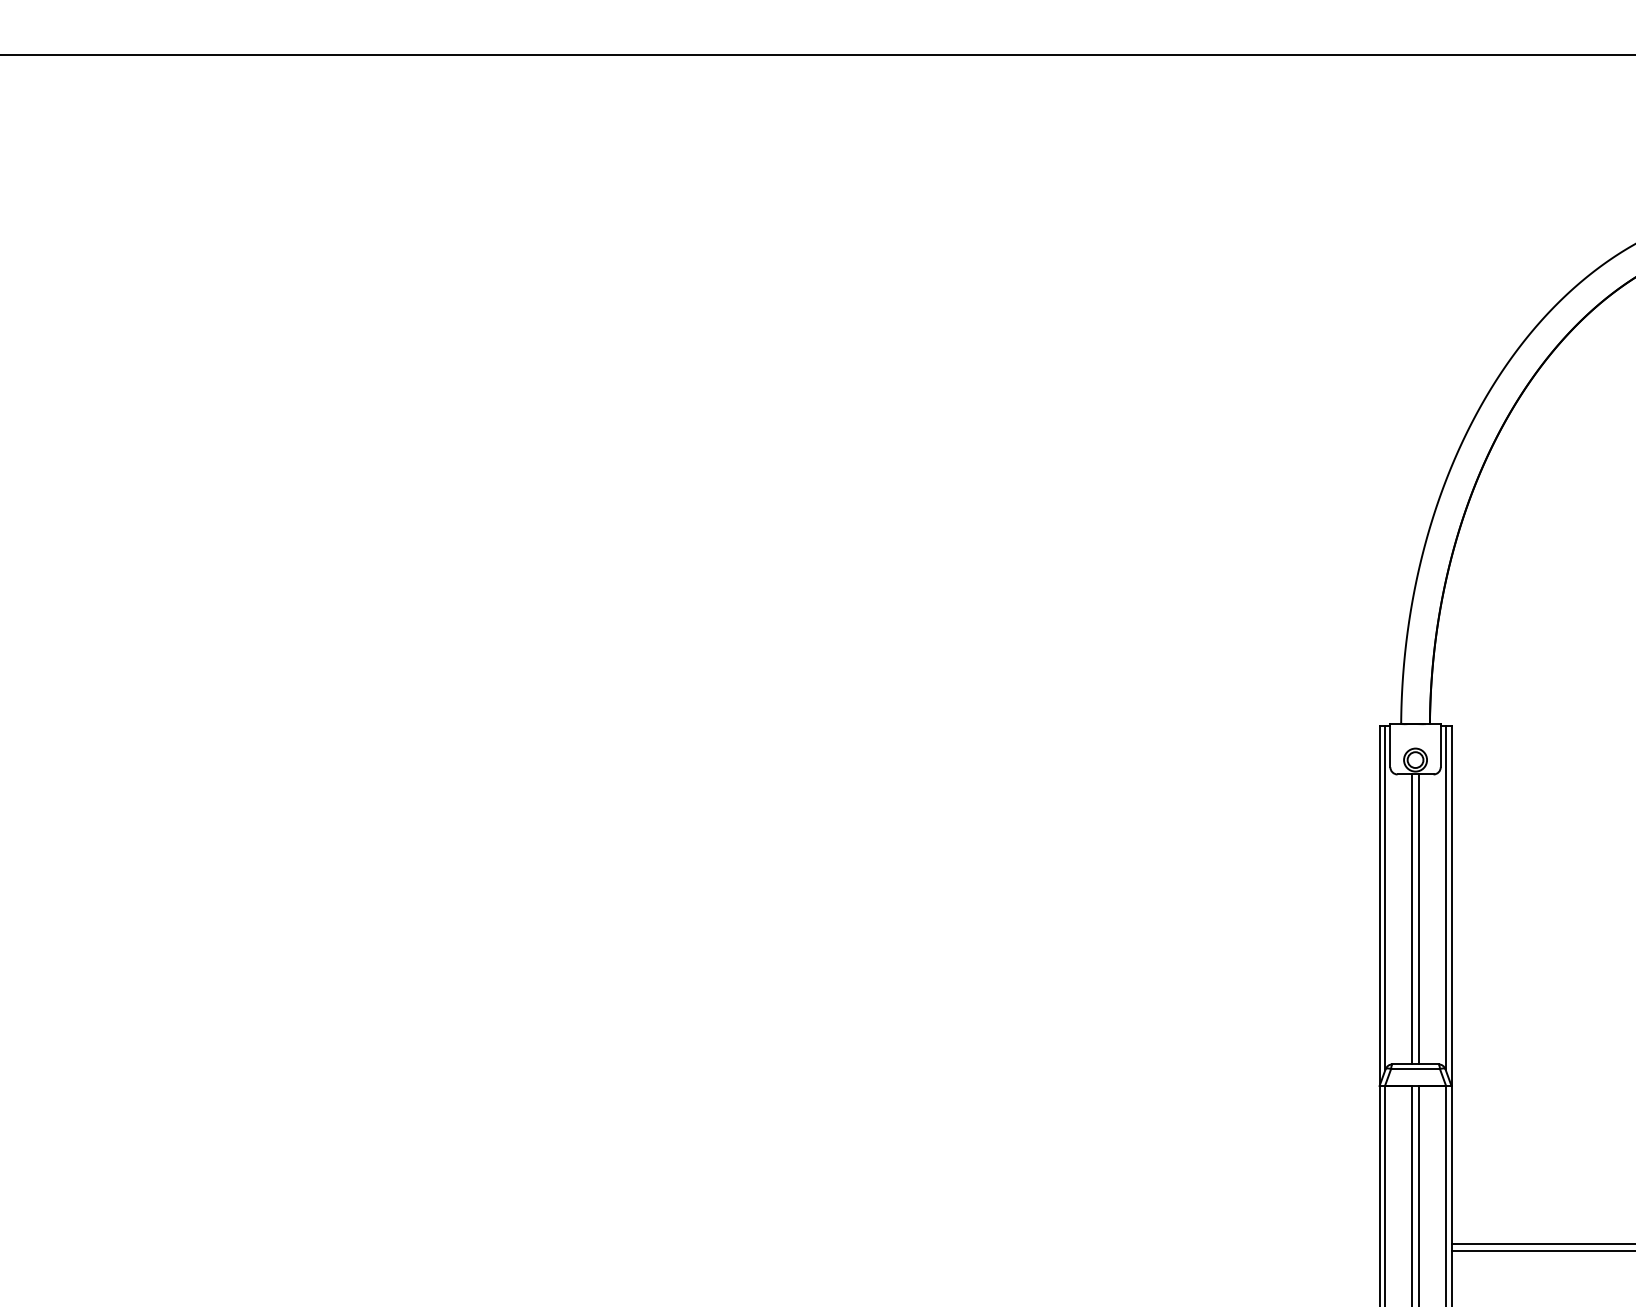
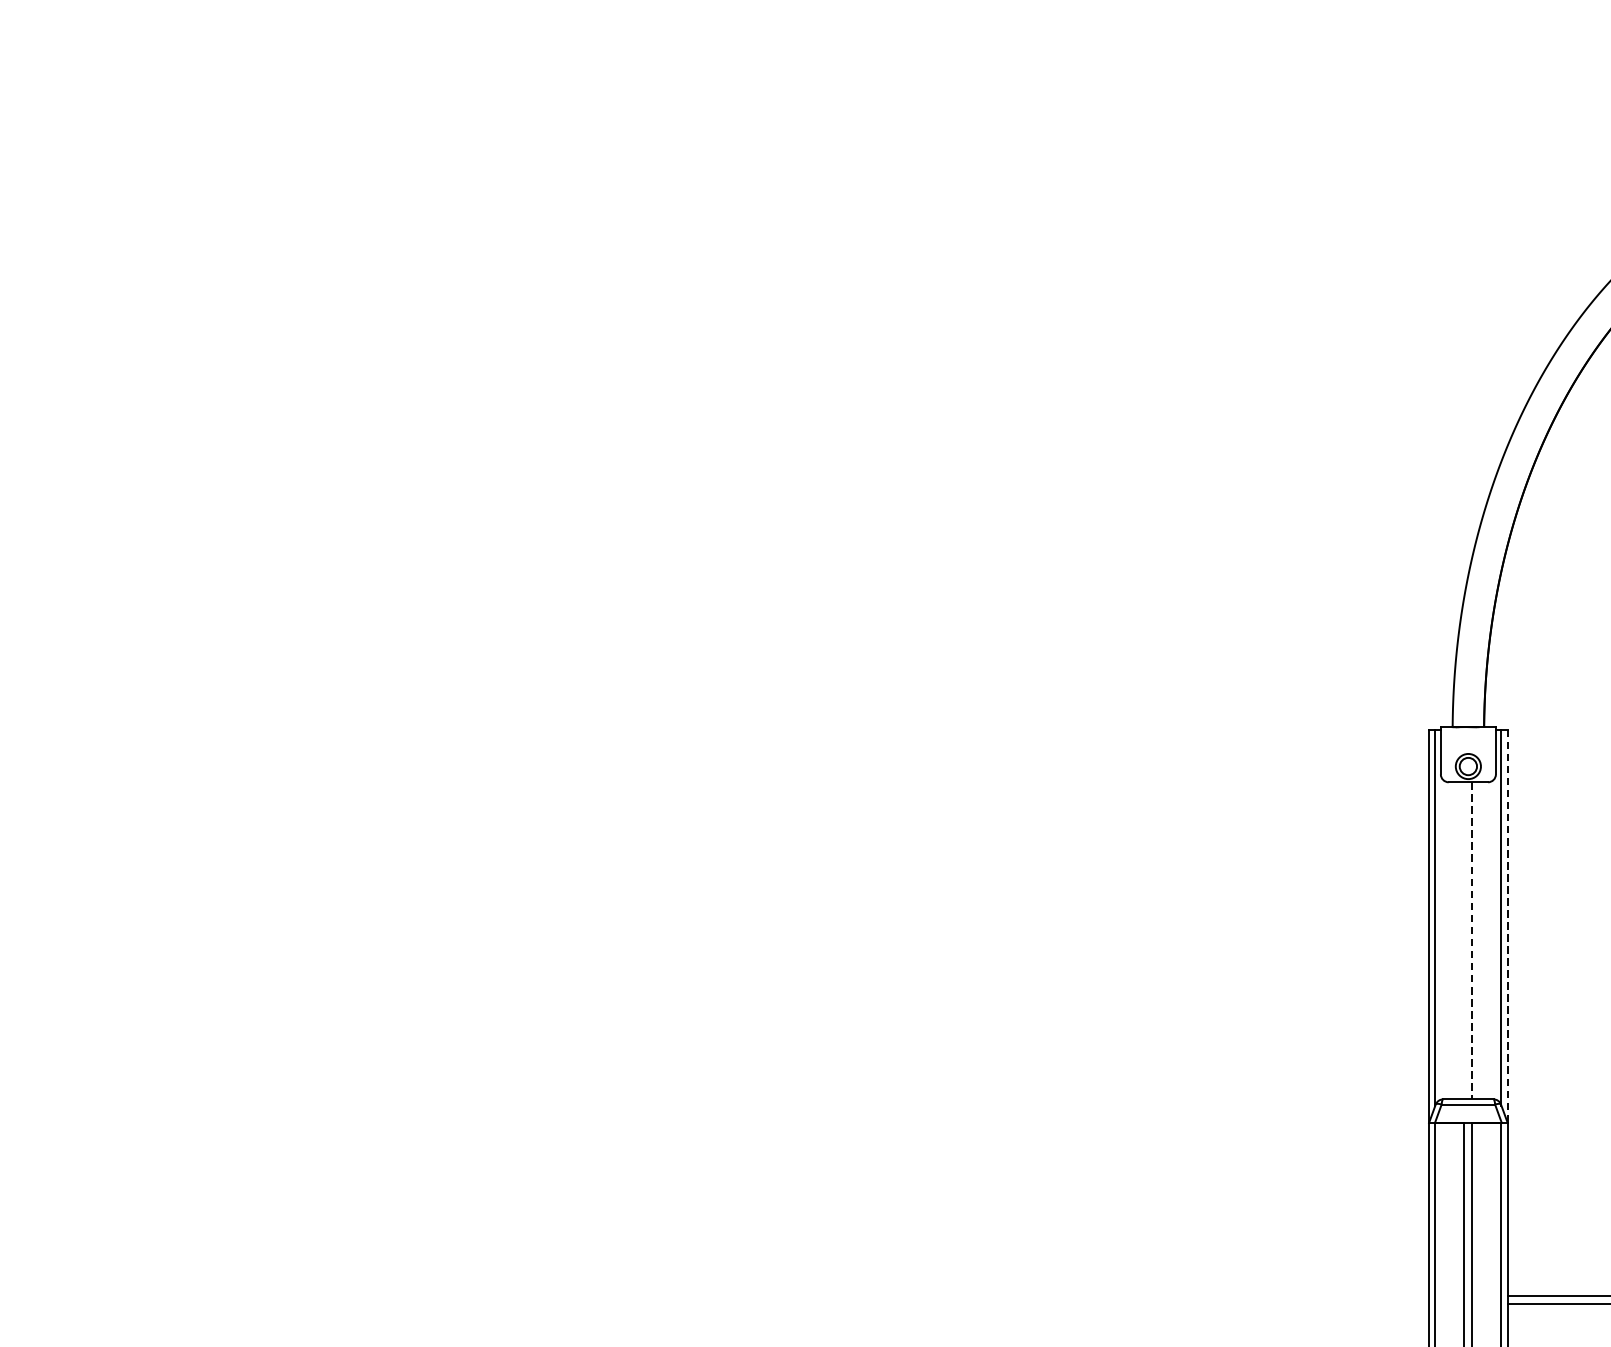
line: (1451, 906) -> (1507, 926), solid -> dashed
line: (1411, 919) -> (1463, 940), removed
line: (1419, 919) -> (1472, 940), solid -> dashed

